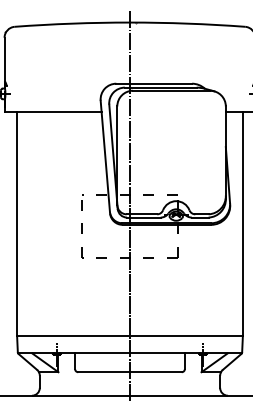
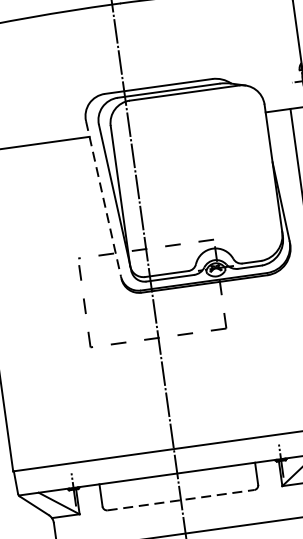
line: (105, 156) -> (103, 199), solid -> dashed
line: (130, 372) -> (181, 500), solid -> dashed

